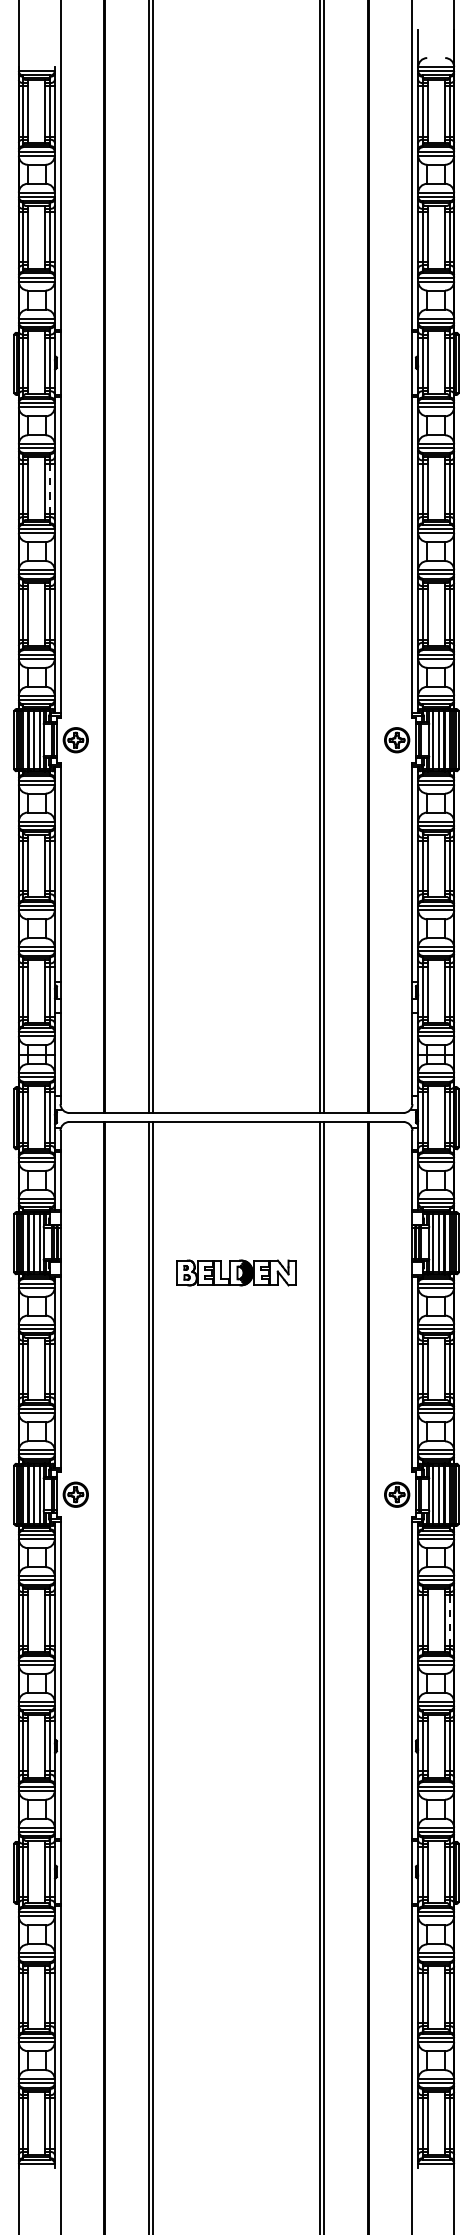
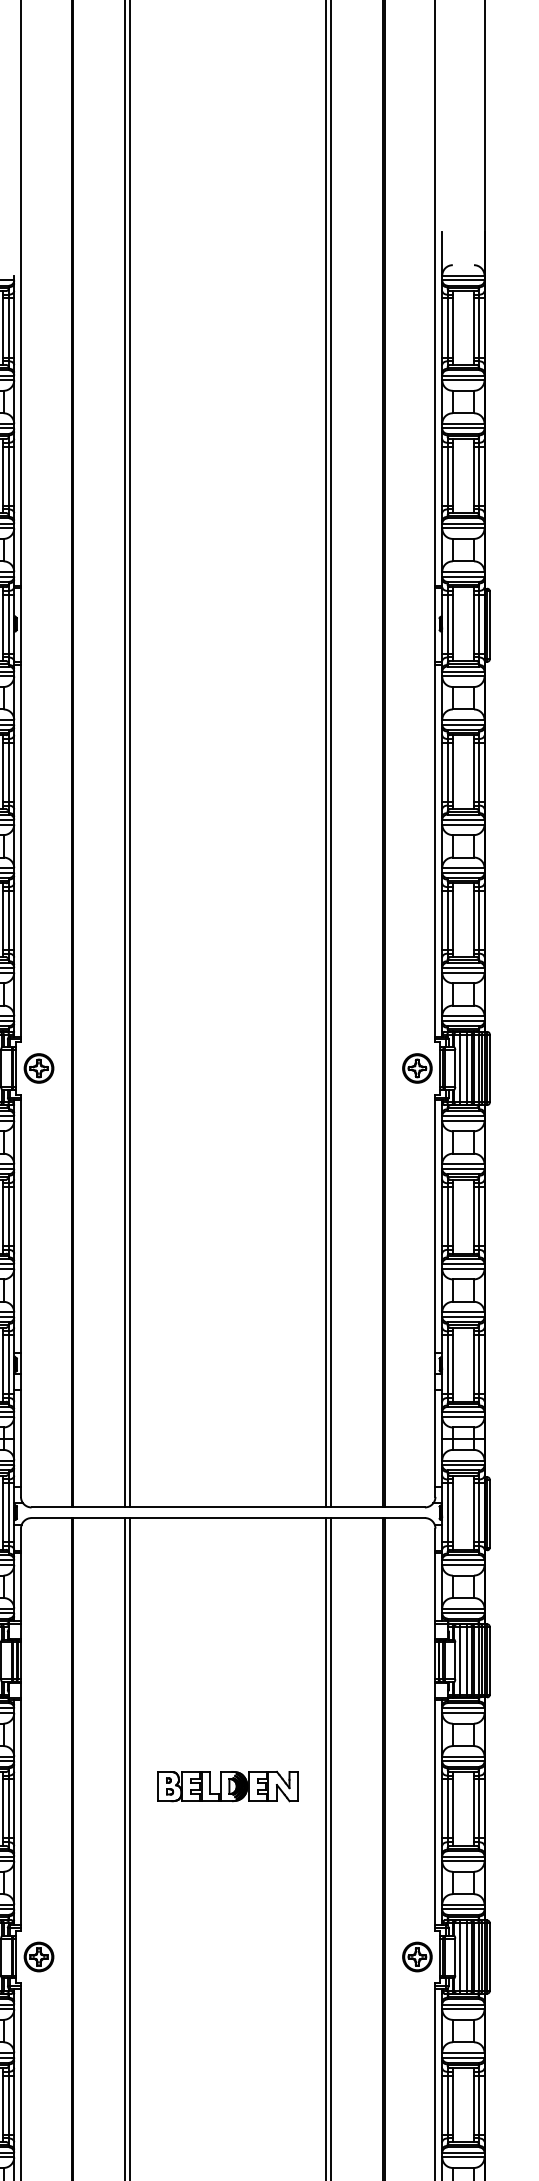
line: (50, 489) -> (9, 773), dashed -> solid
part: (236, 1272) -> (228, 1785), moved
line: (449, 1621) -> (479, 2106), dashed -> solid

